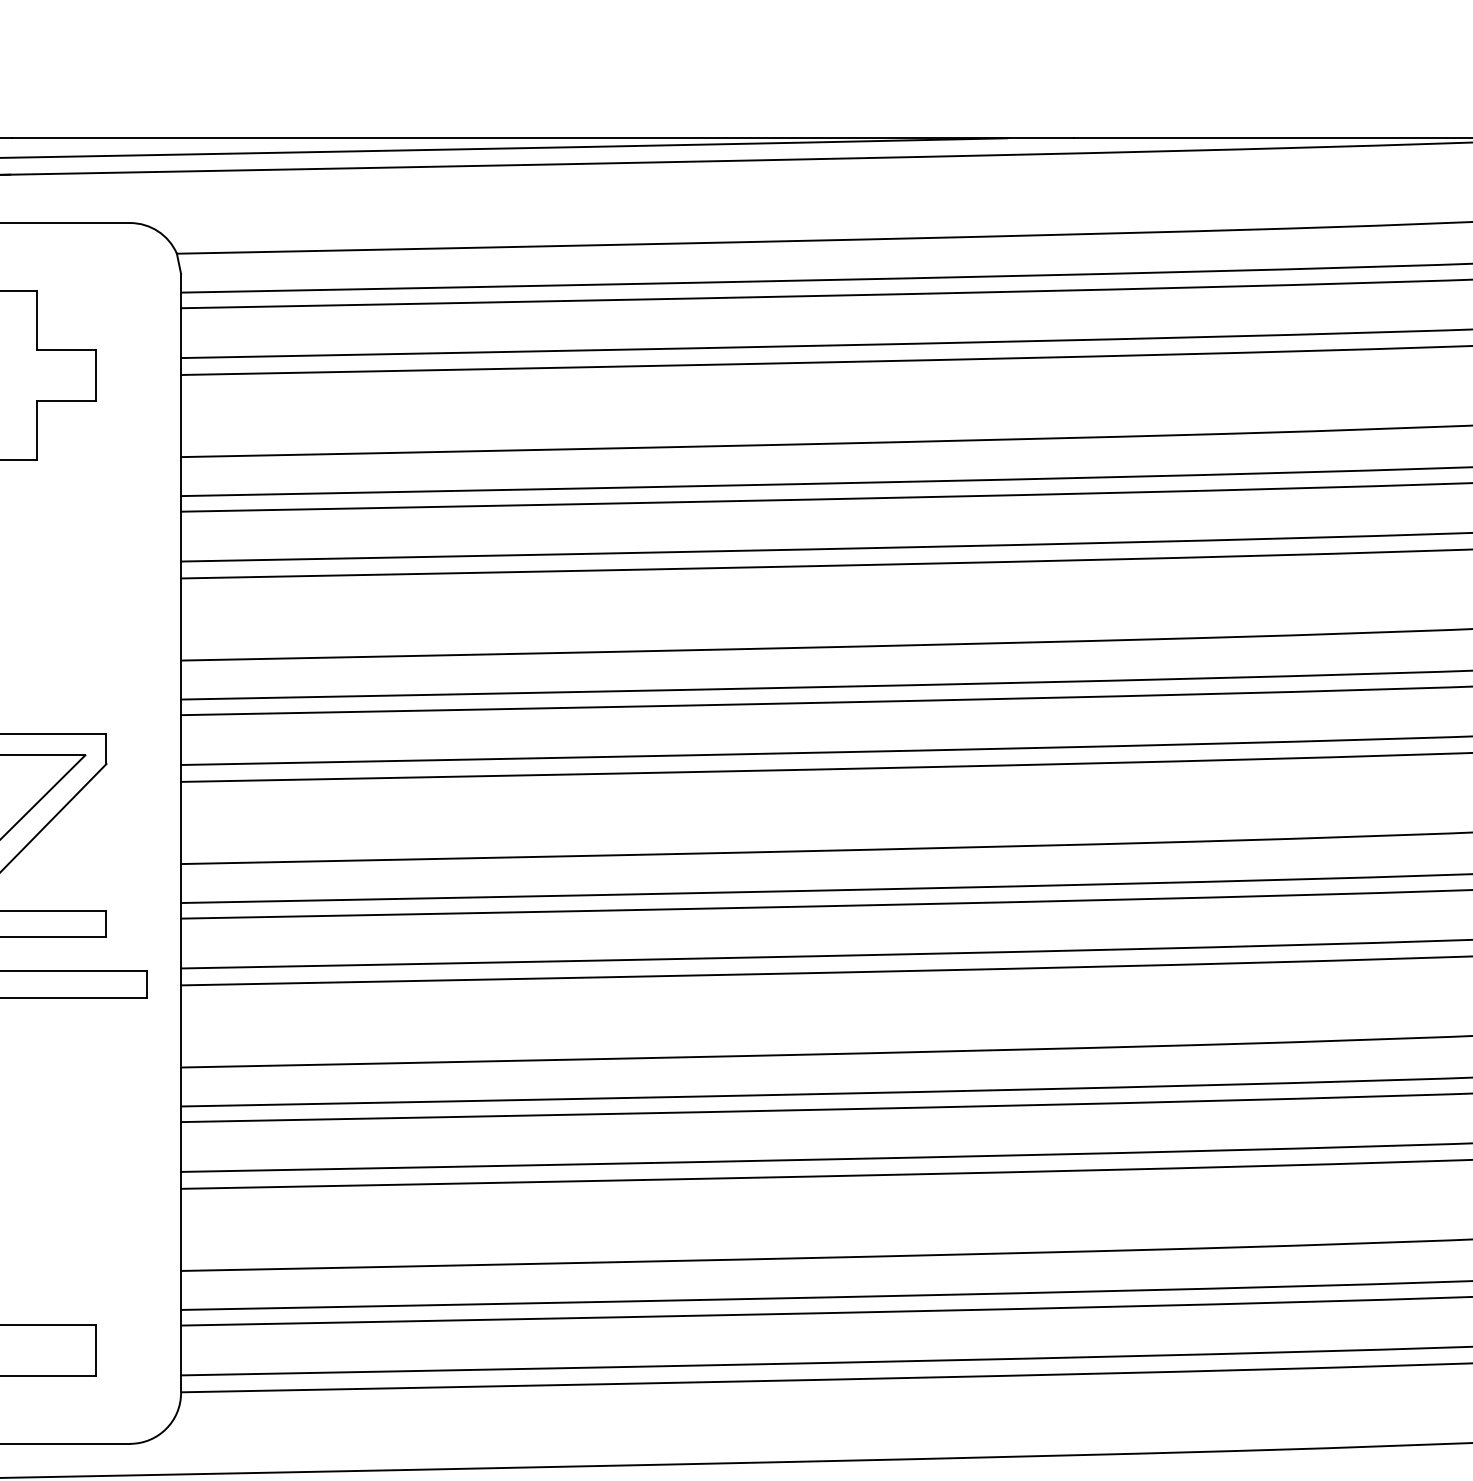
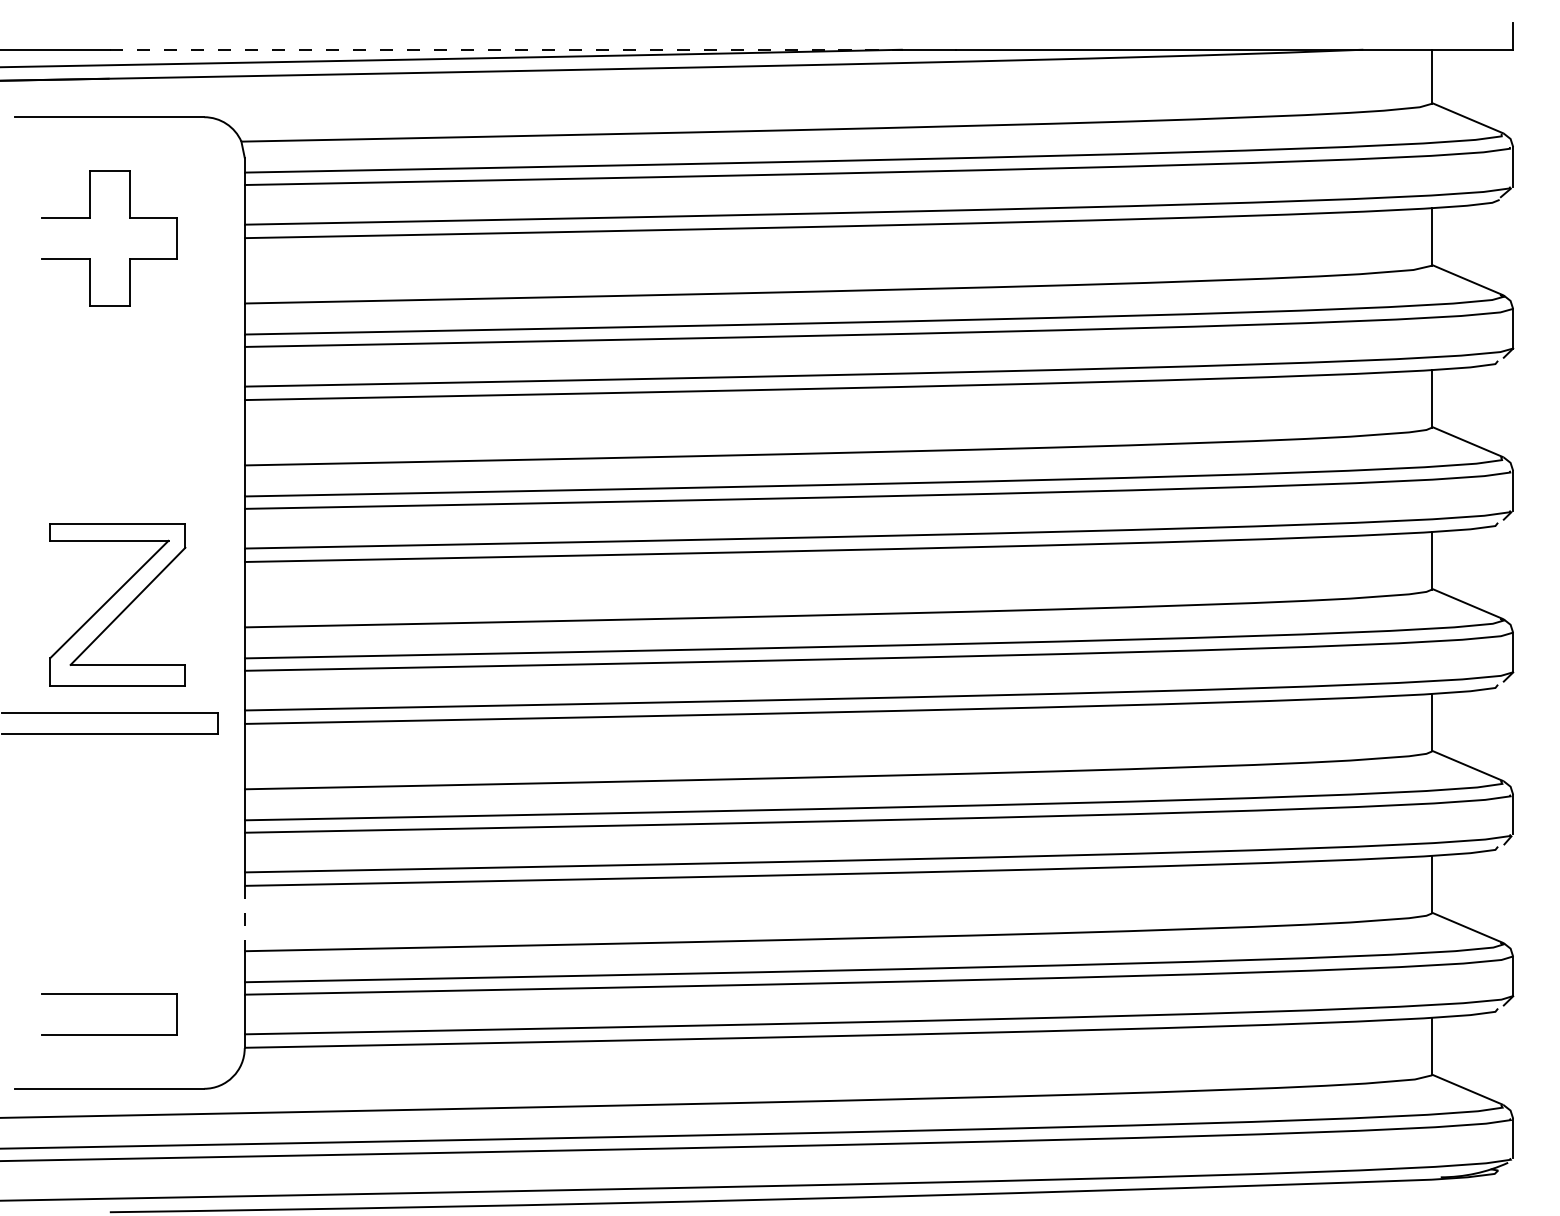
line: (509, 137) -> (506, 49), solid -> dashed
line: (180, 1229) -> (244, 918), solid -> dashed

